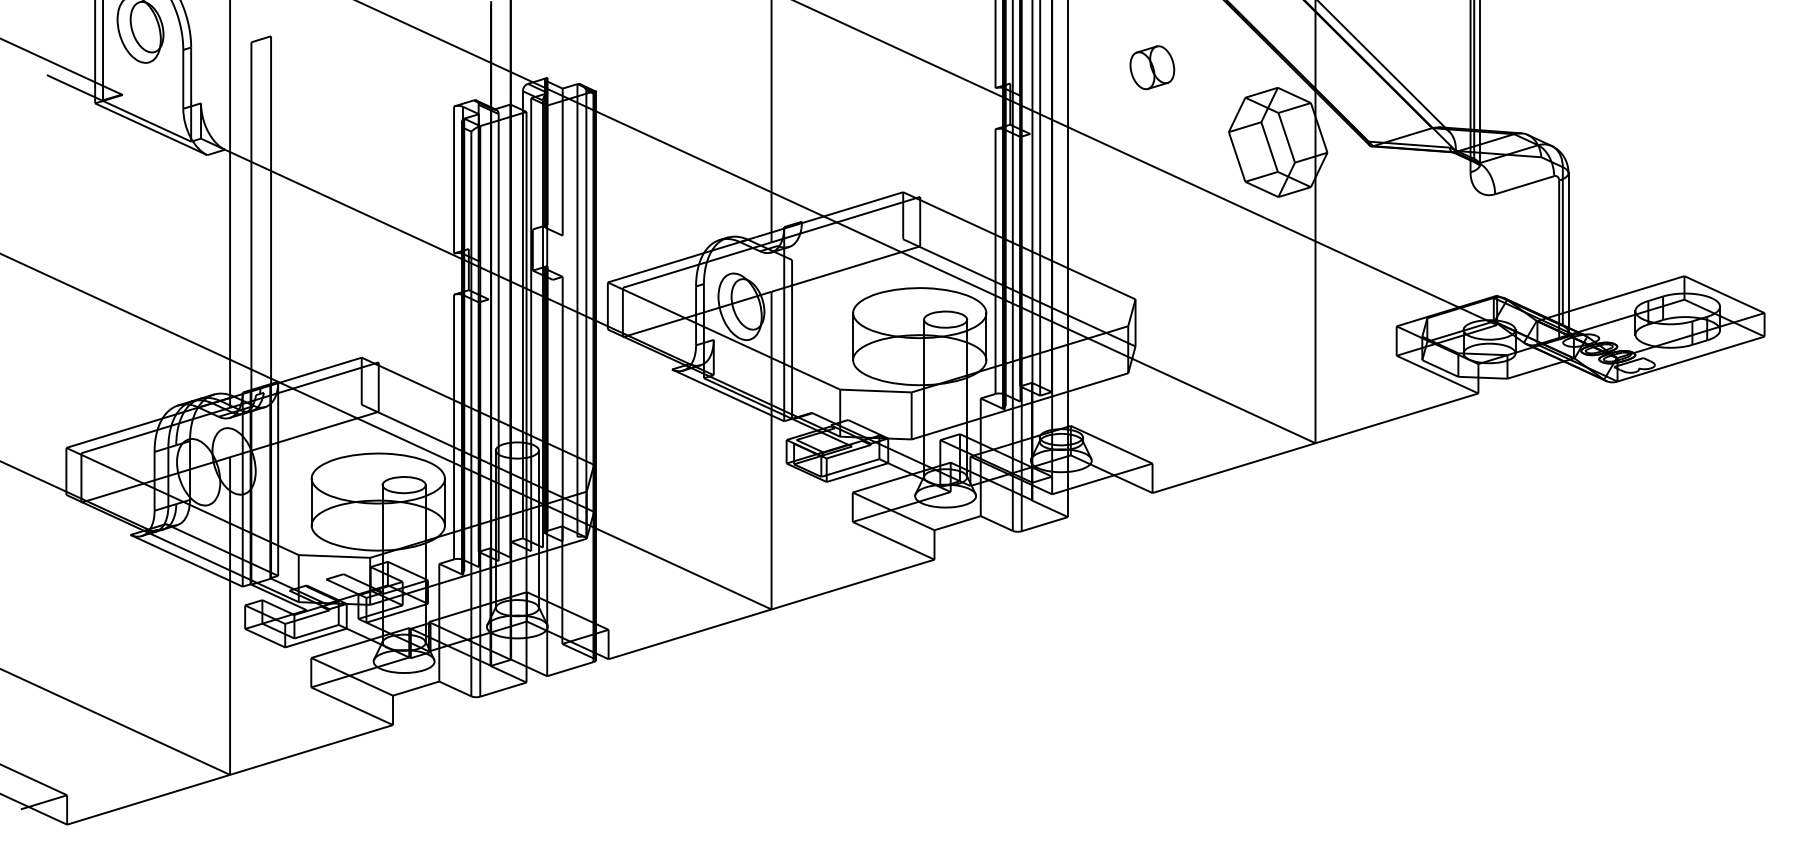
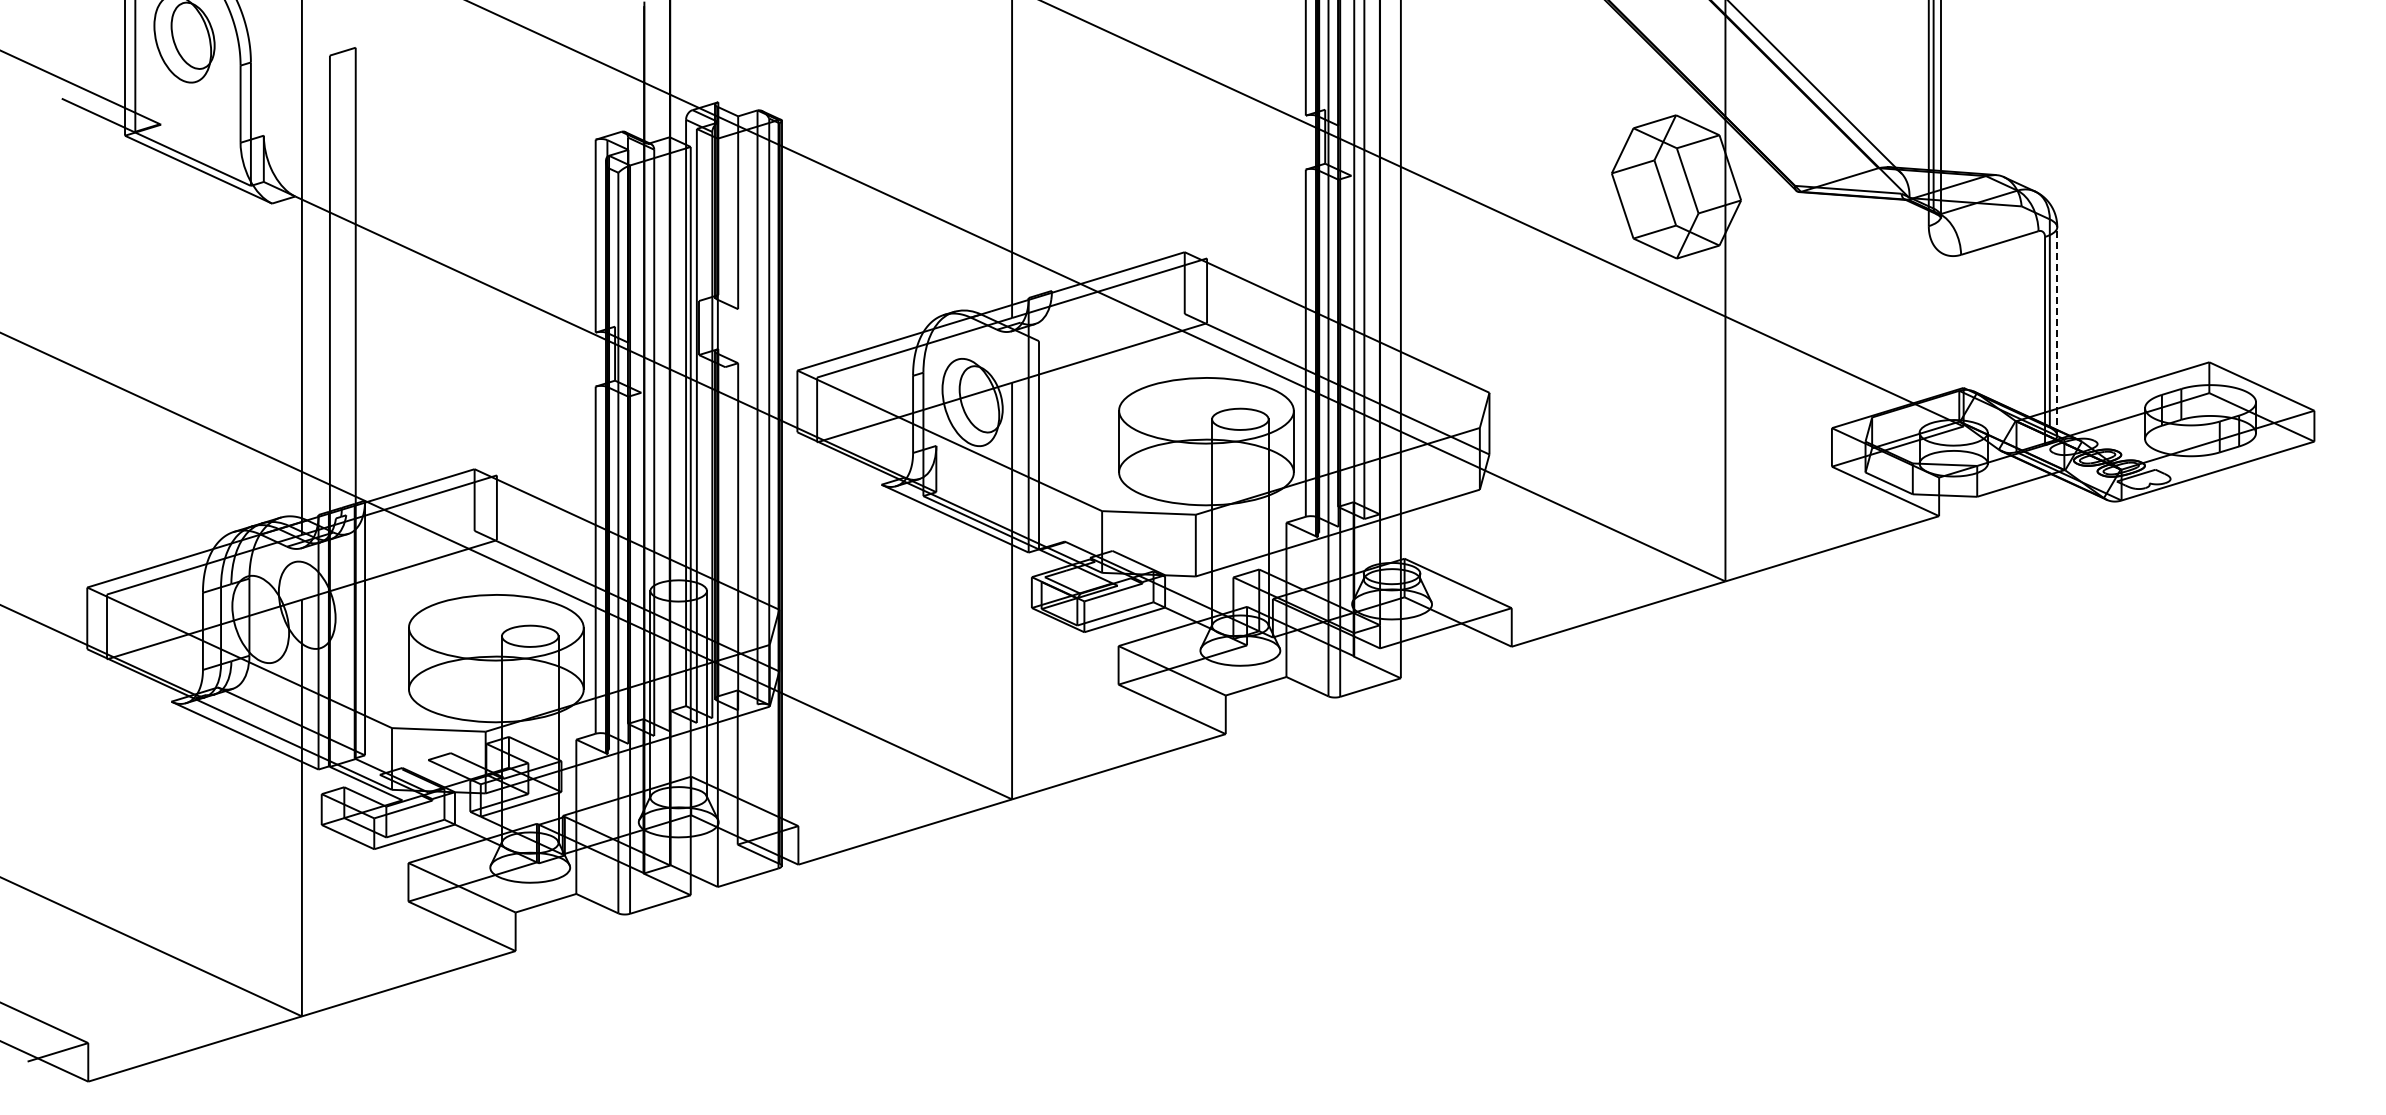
part: (1152, 67) -> (1511, 88), removed
line: (1568, 251) -> (2057, 330), solid -> dashed

